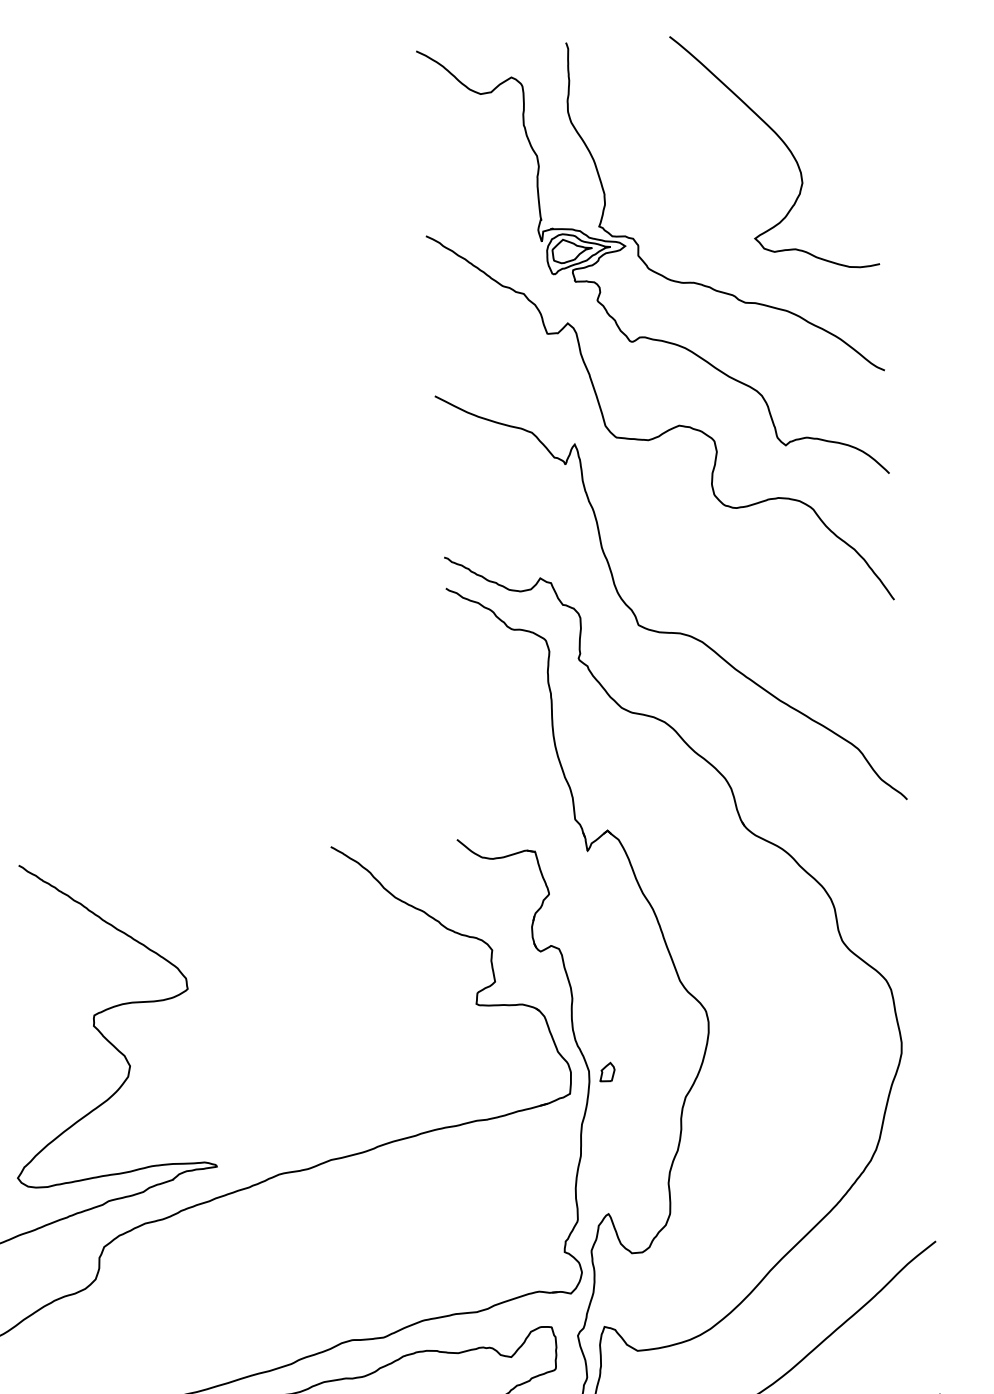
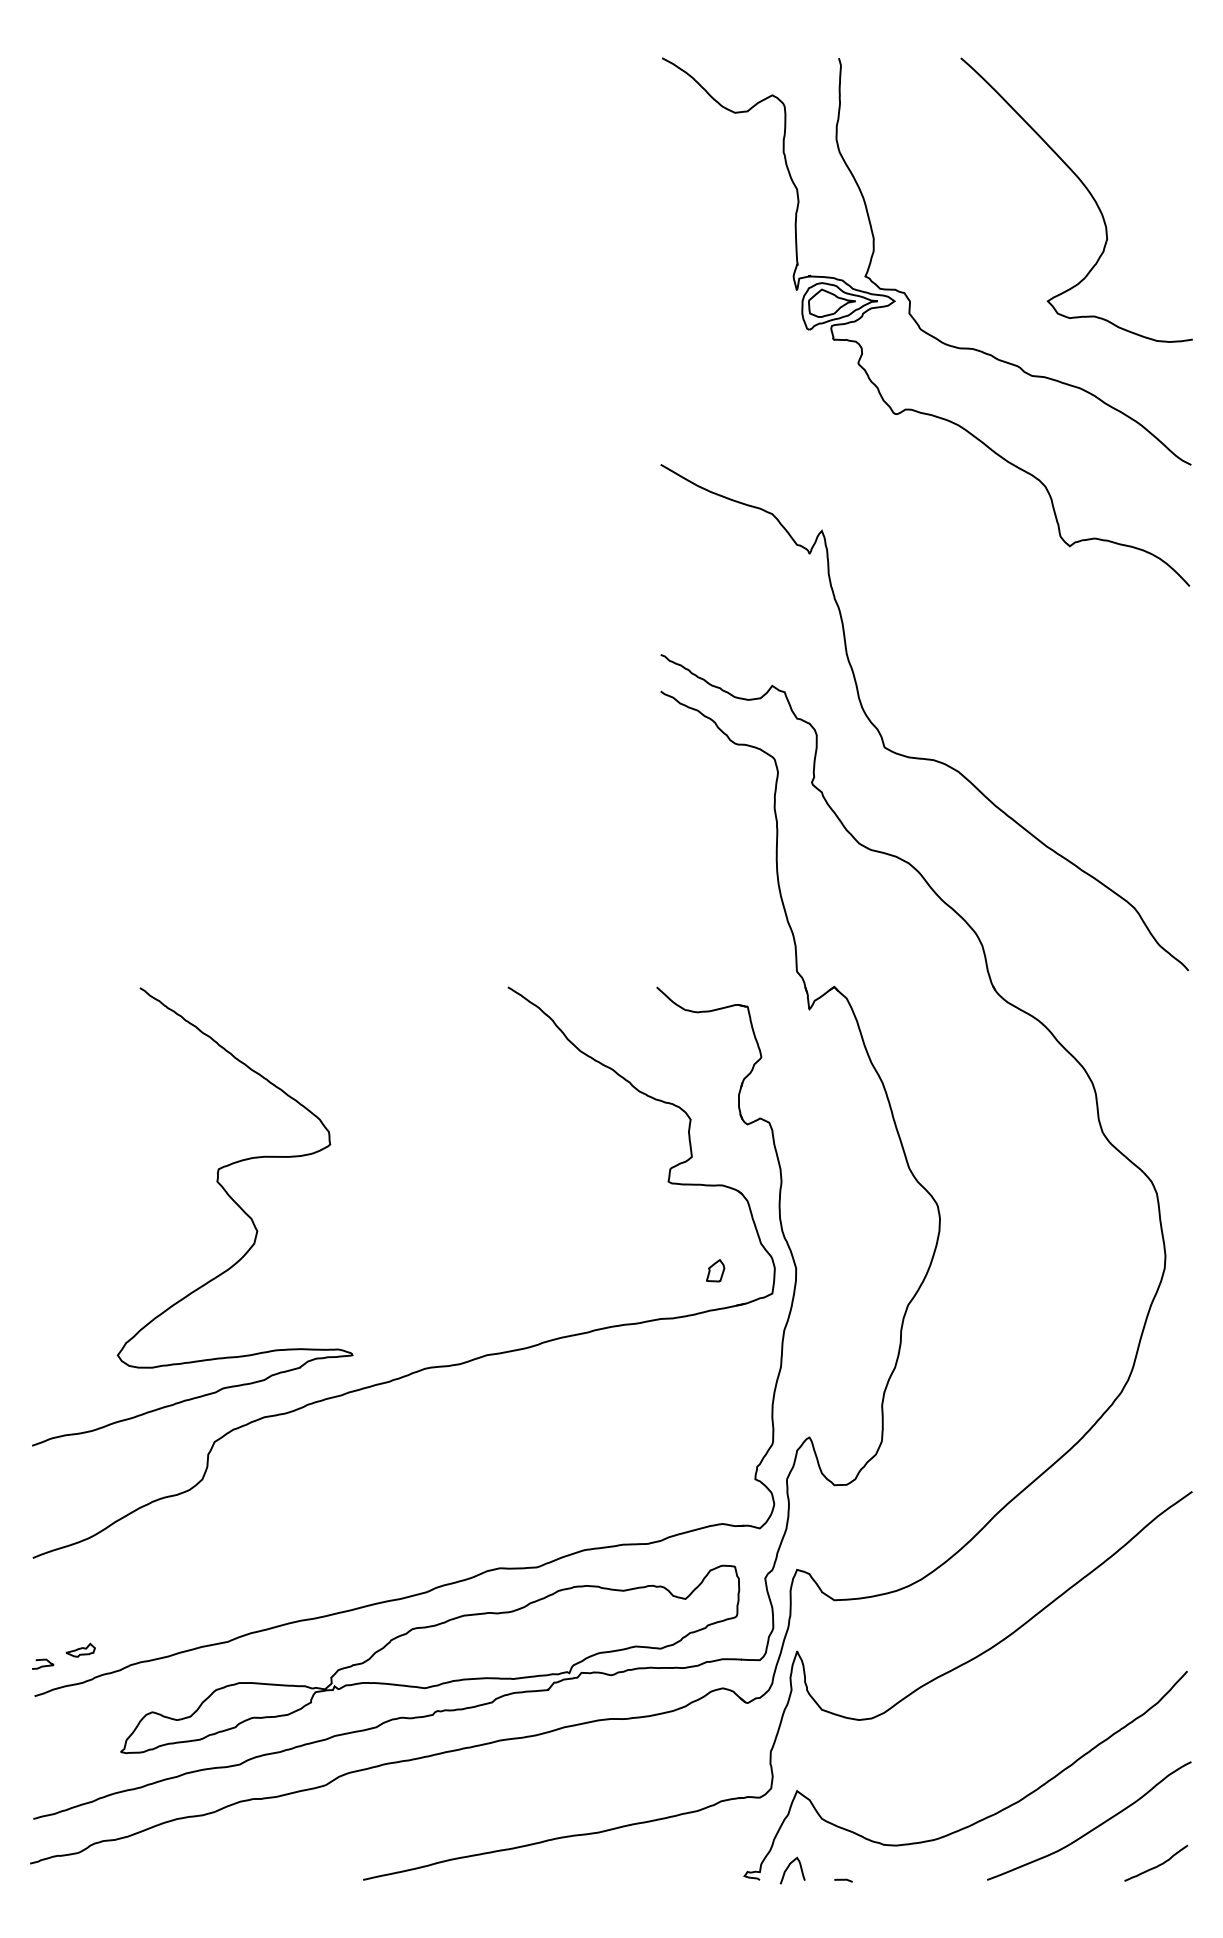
curve: (667, 430) -> (931, 520), removed
part: (607, 1072) -> (715, 1270), moved

